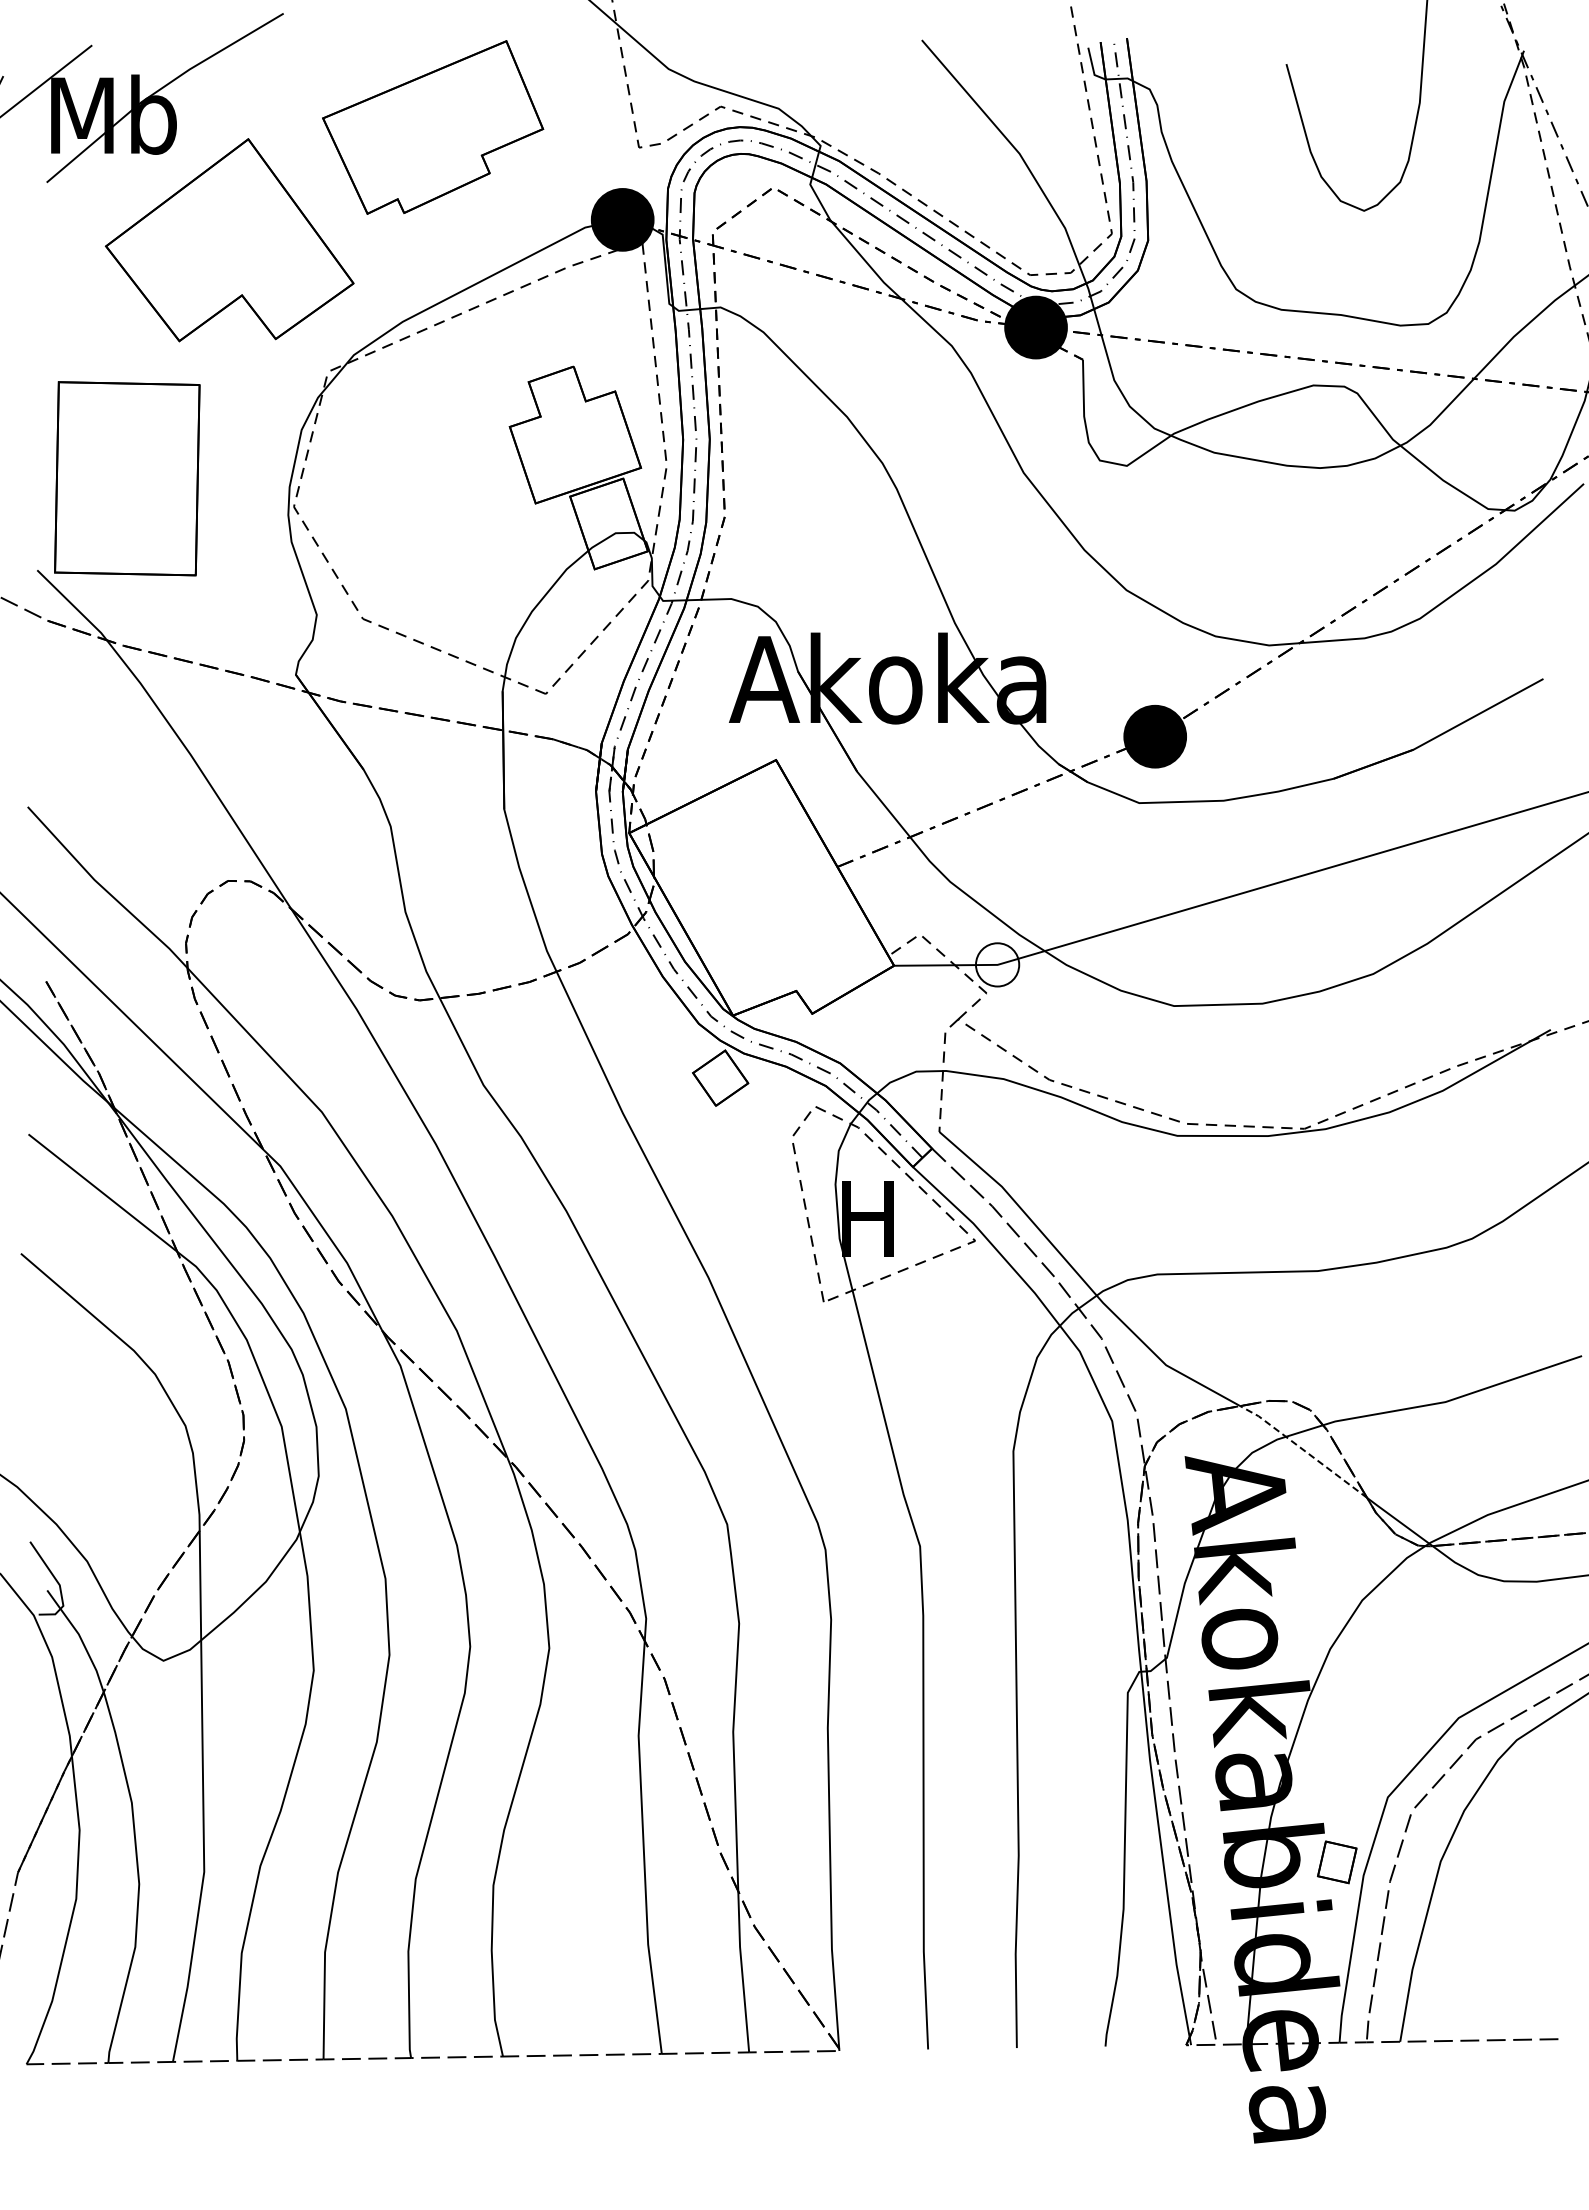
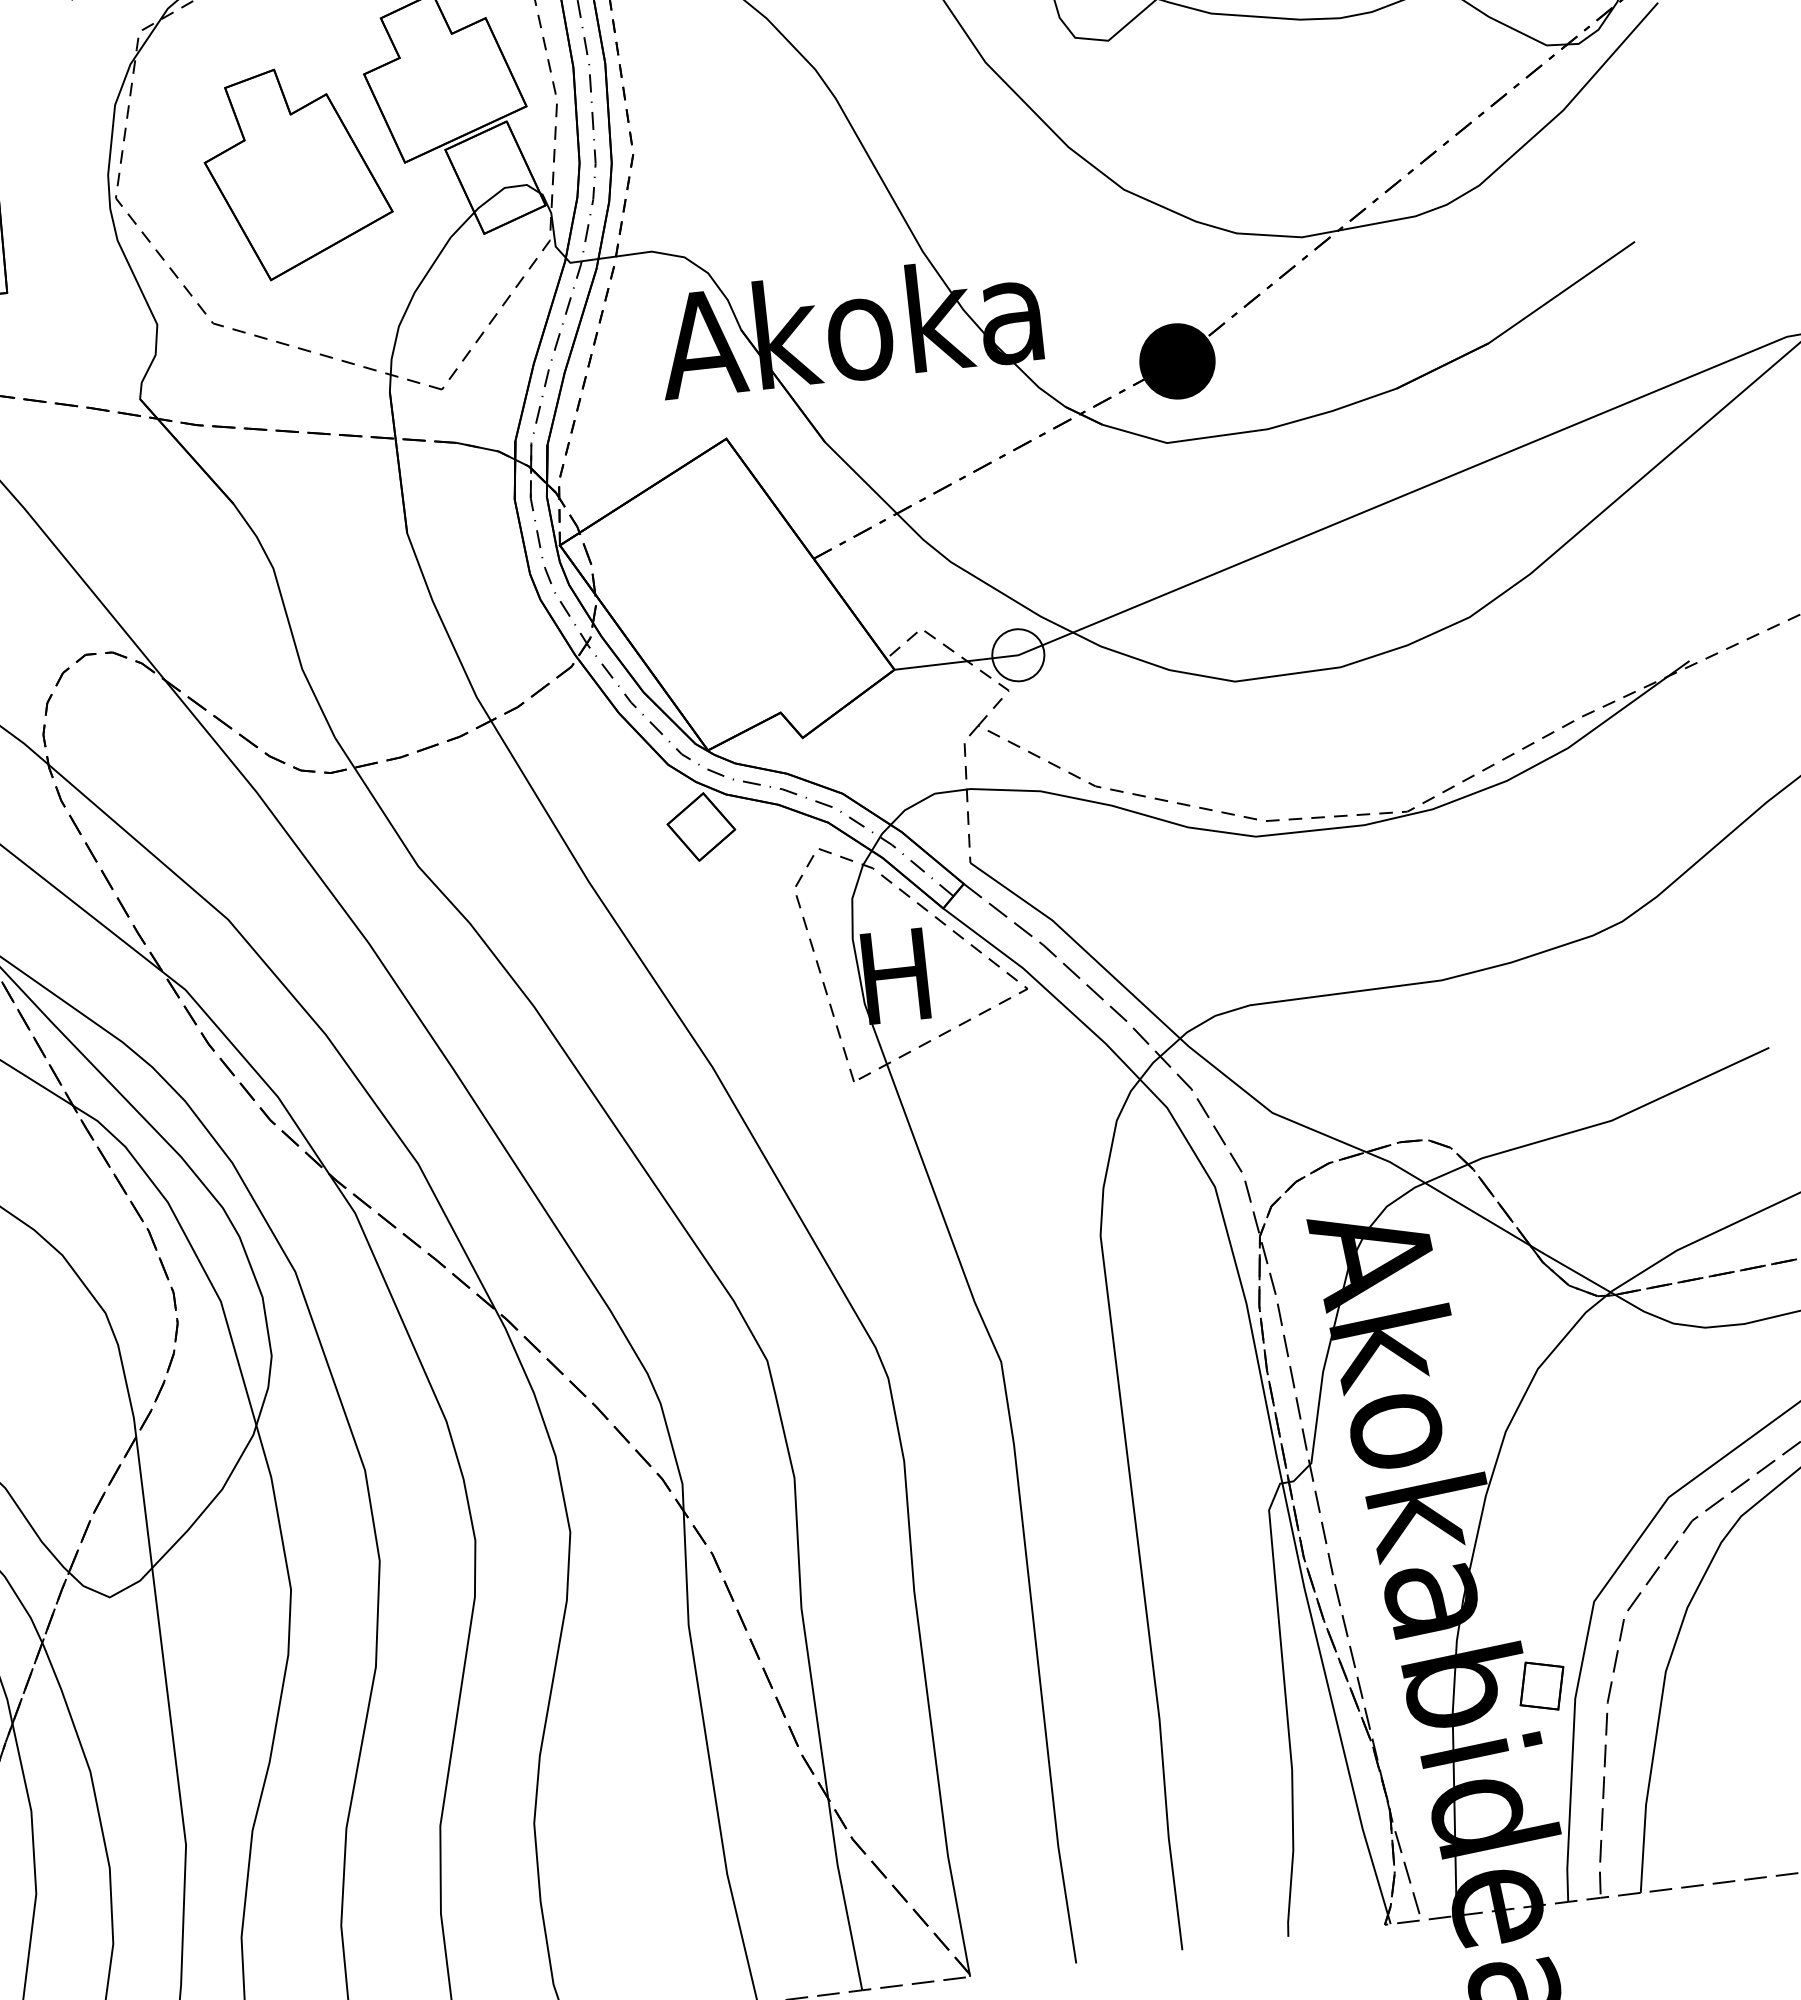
part: (445, 501) -> (296, 172), added
line: (1303, 1449) -> (1447, 1195), dashed -> solid

